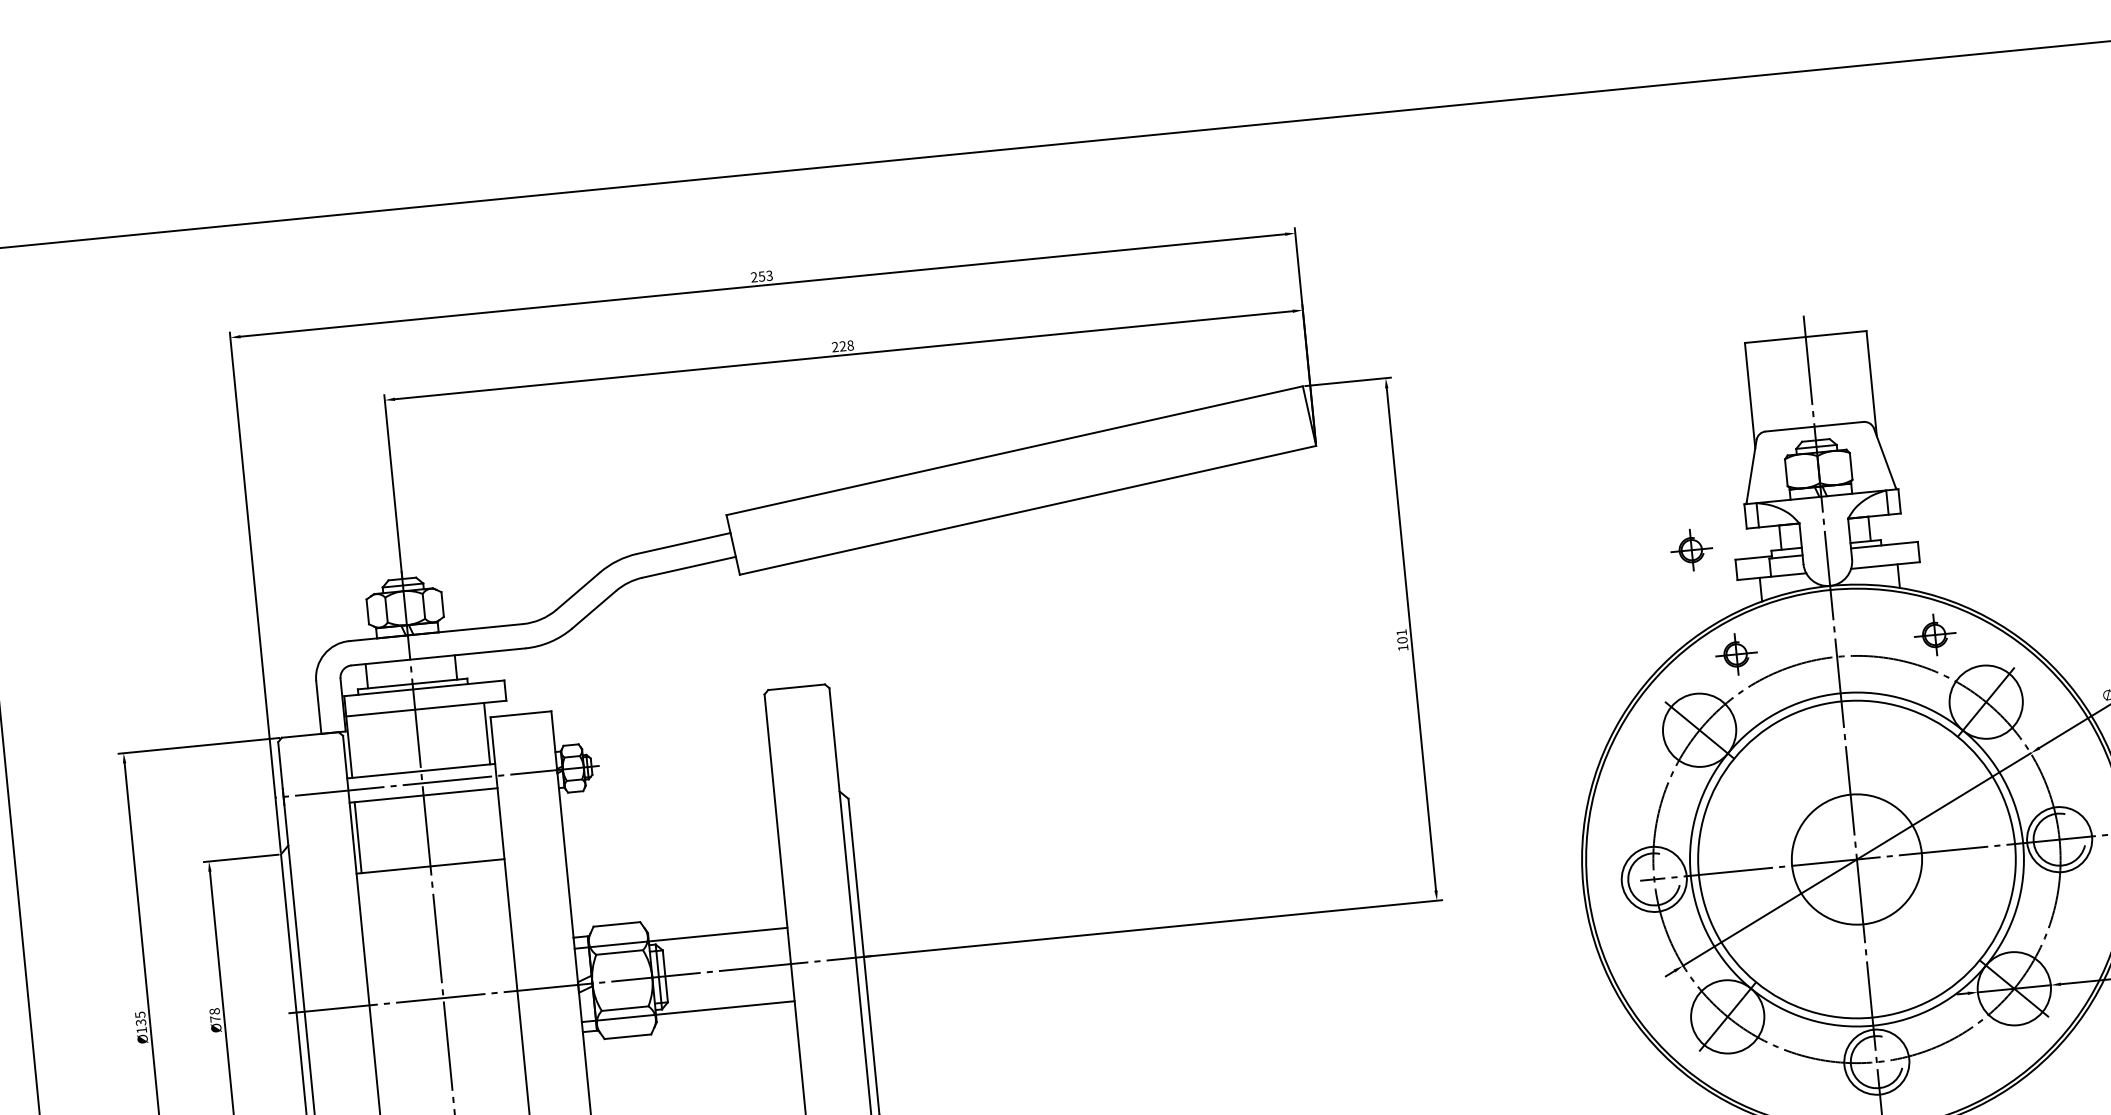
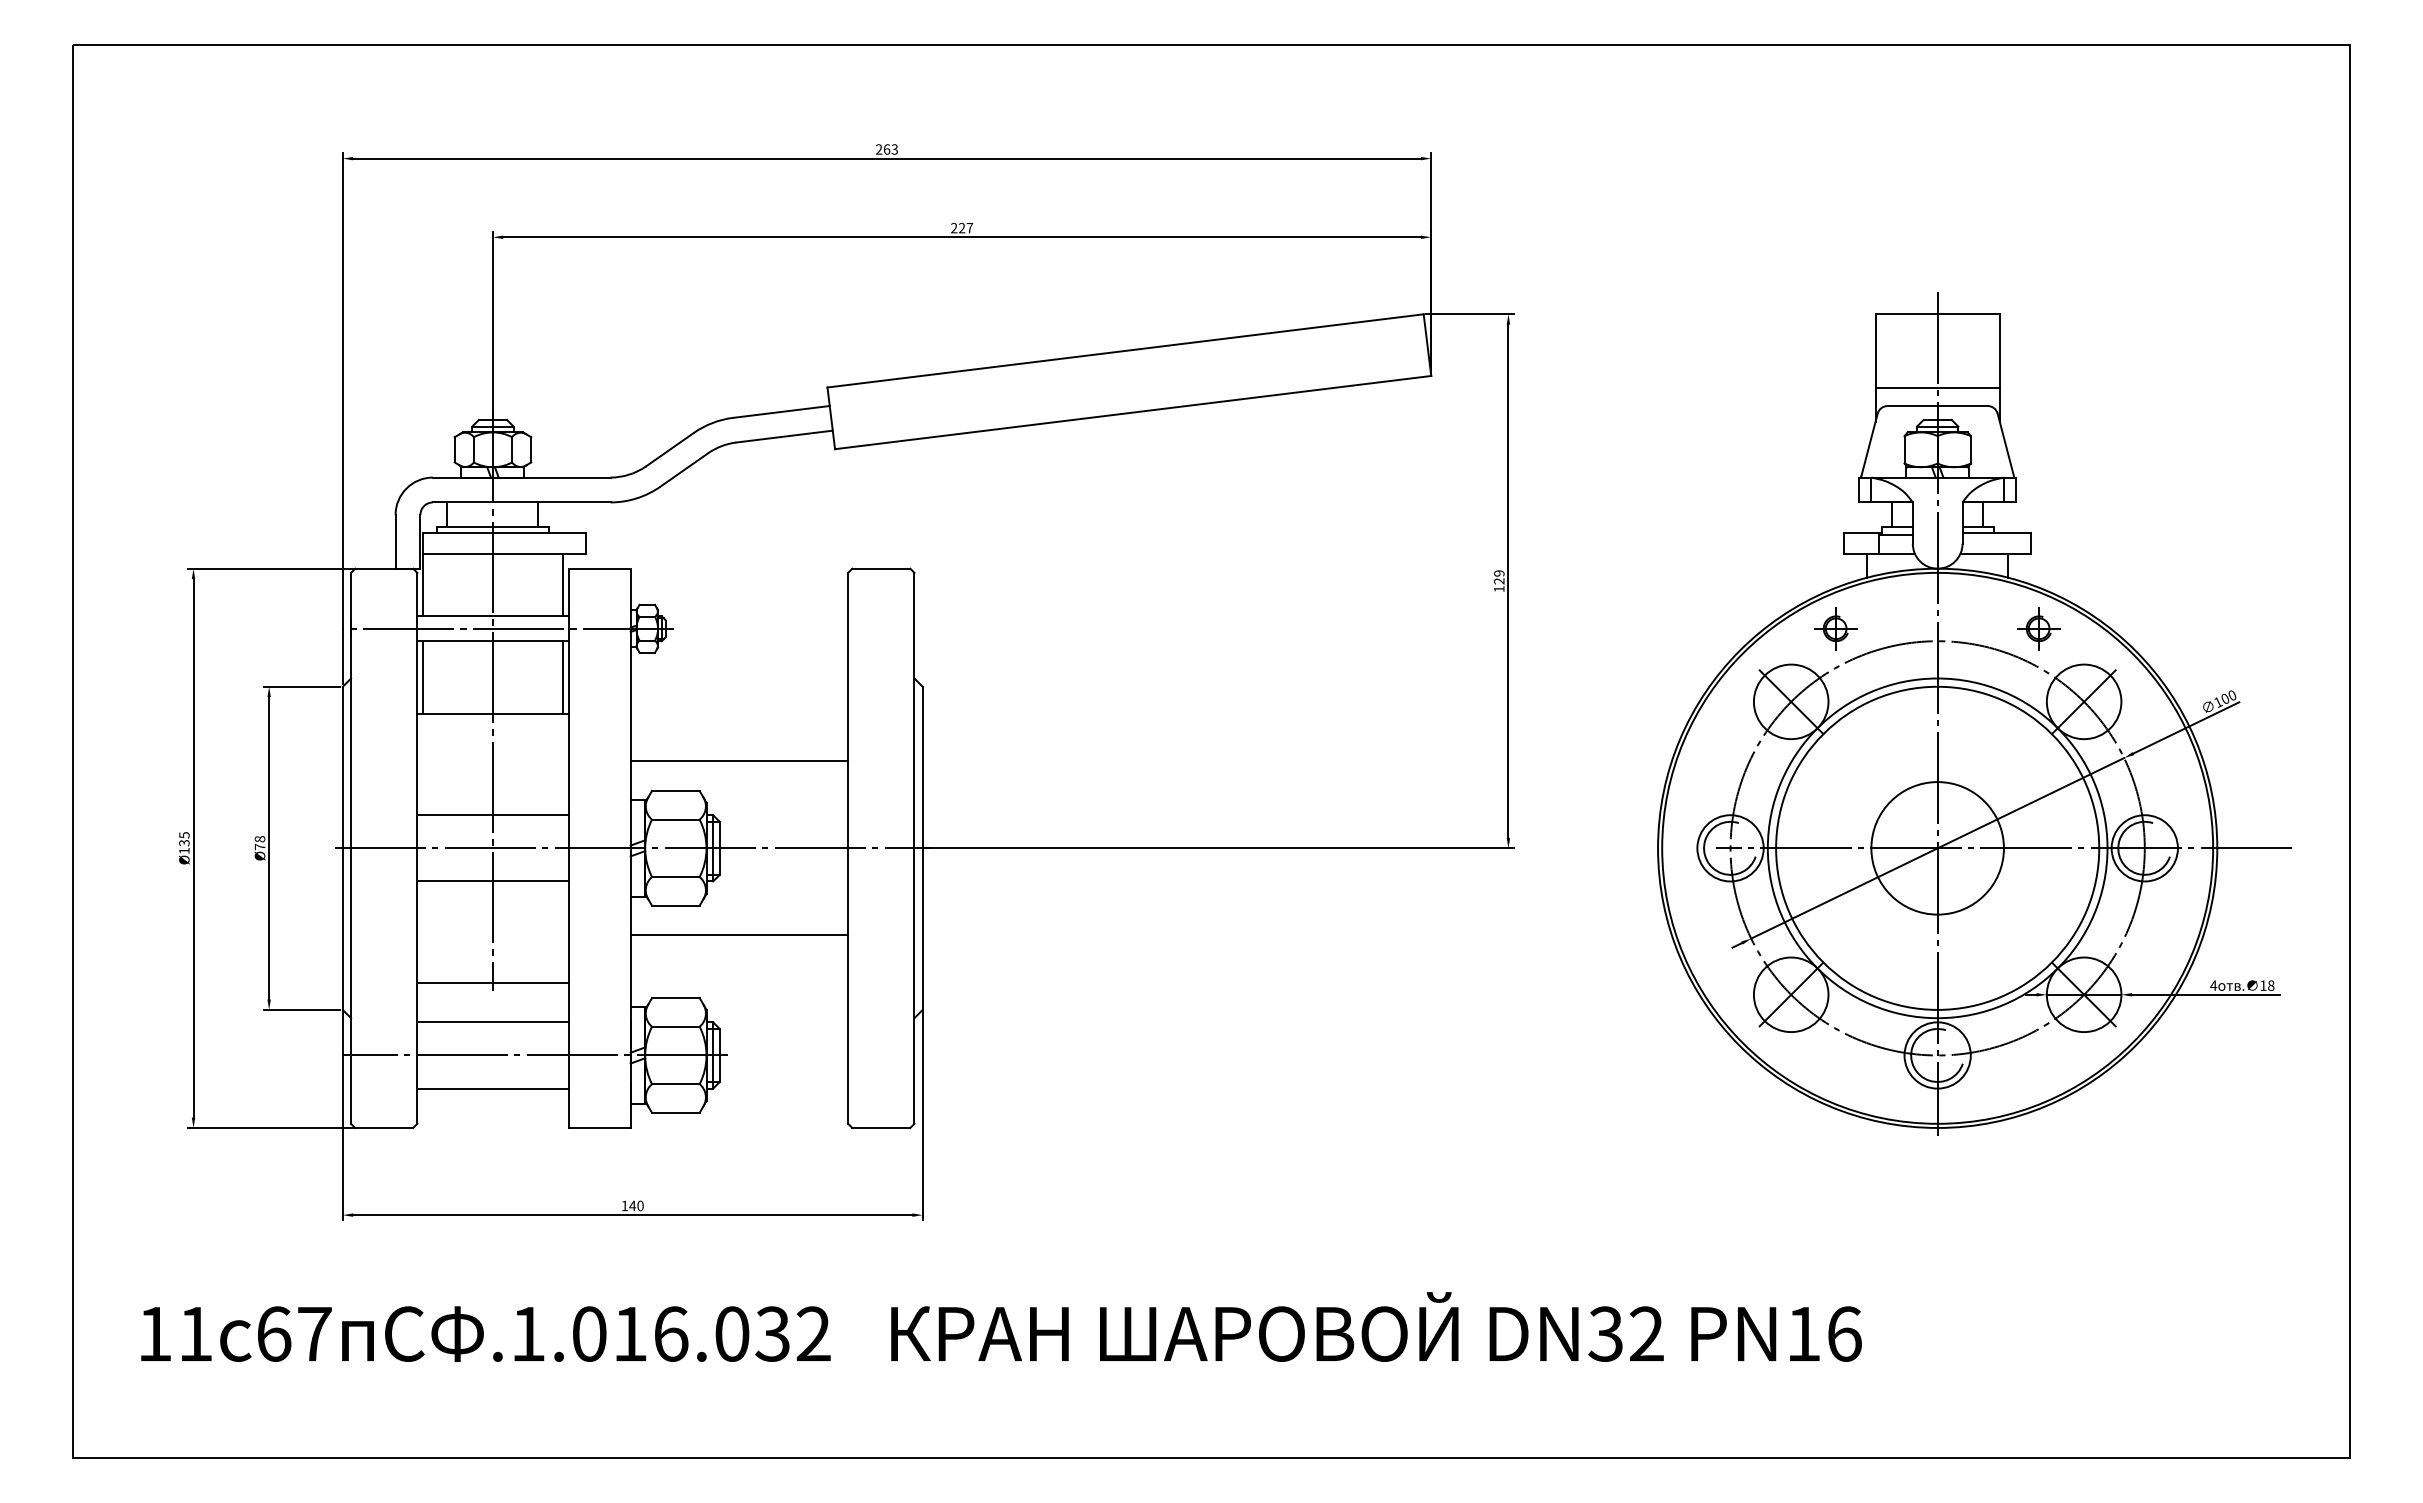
text: (761, 276) -> (886, 149), 253 -> 263
text: (850, 344) -> (969, 227), 228 -> 227
line: (1812, 408) -> (1937, 387), added
part: (1691, 549) -> (1800, 518), removed
text: (1402, 636) -> (1499, 577), 101 -> 129
line: (496, 824) -> (563, 677), added
line: (681, 938) -> (739, 761), moved
line: (439, 966) -> (492, 815), added
line: (688, 1011) -> (739, 935), moved
line: (446, 1030) -> (492, 881), added

